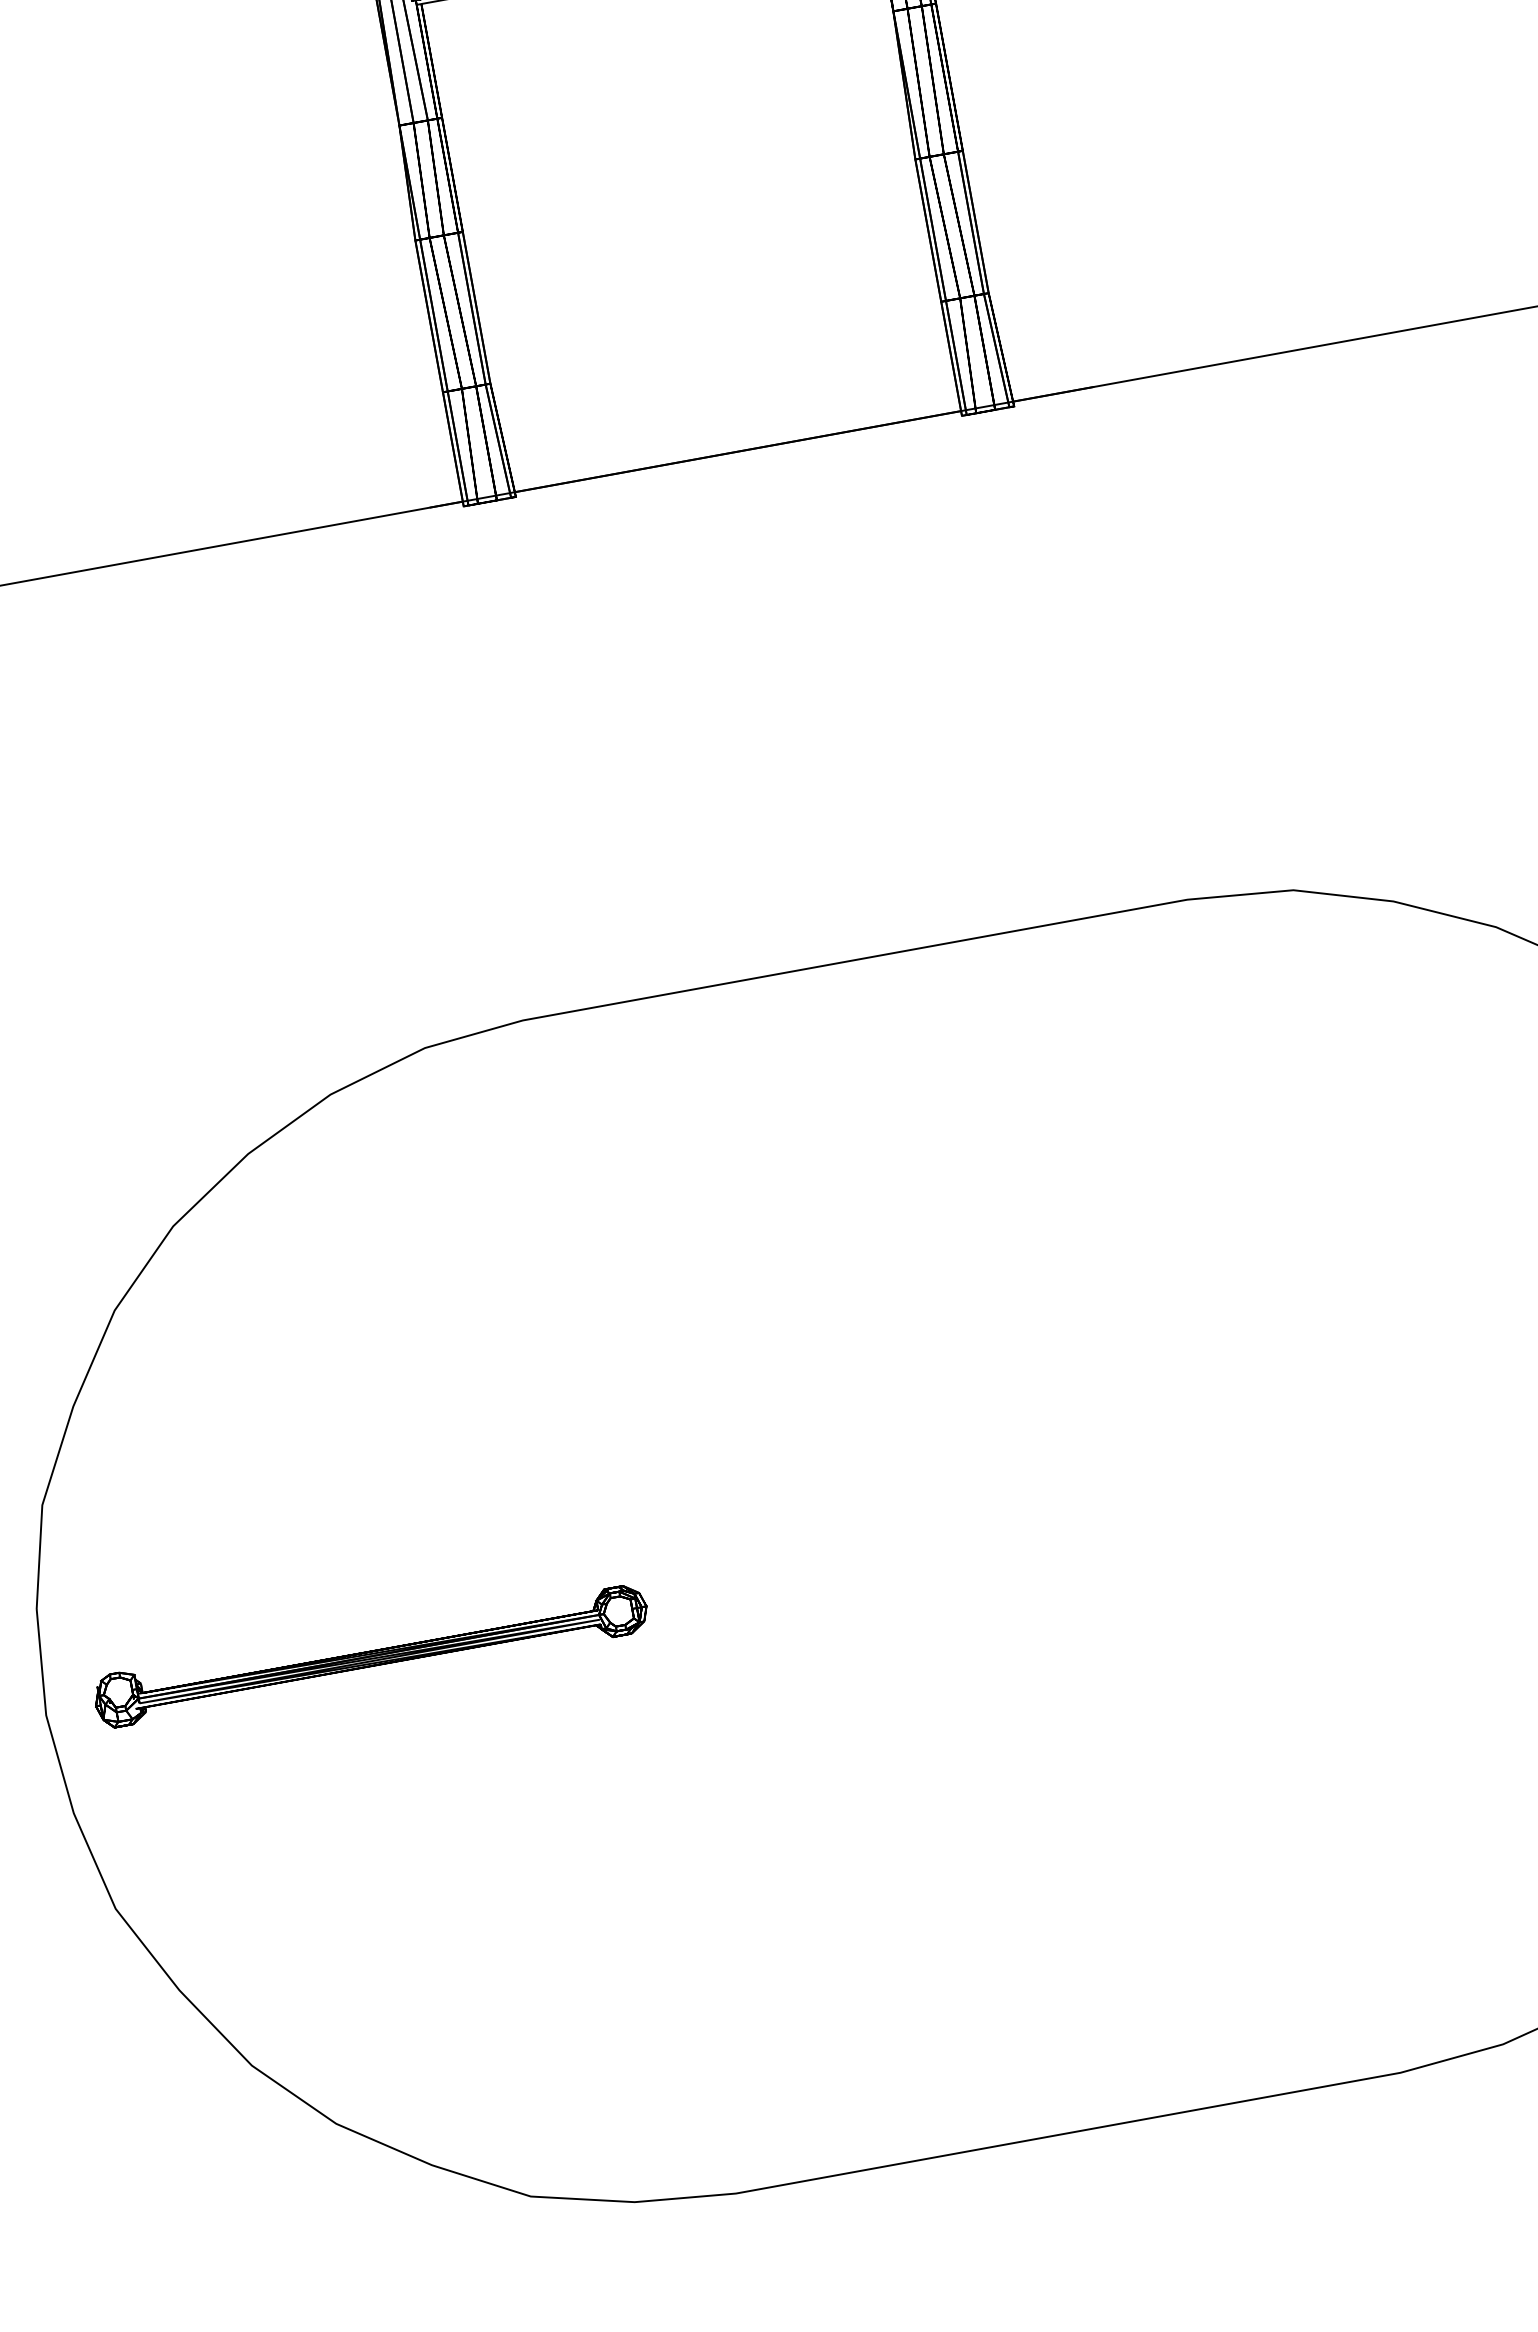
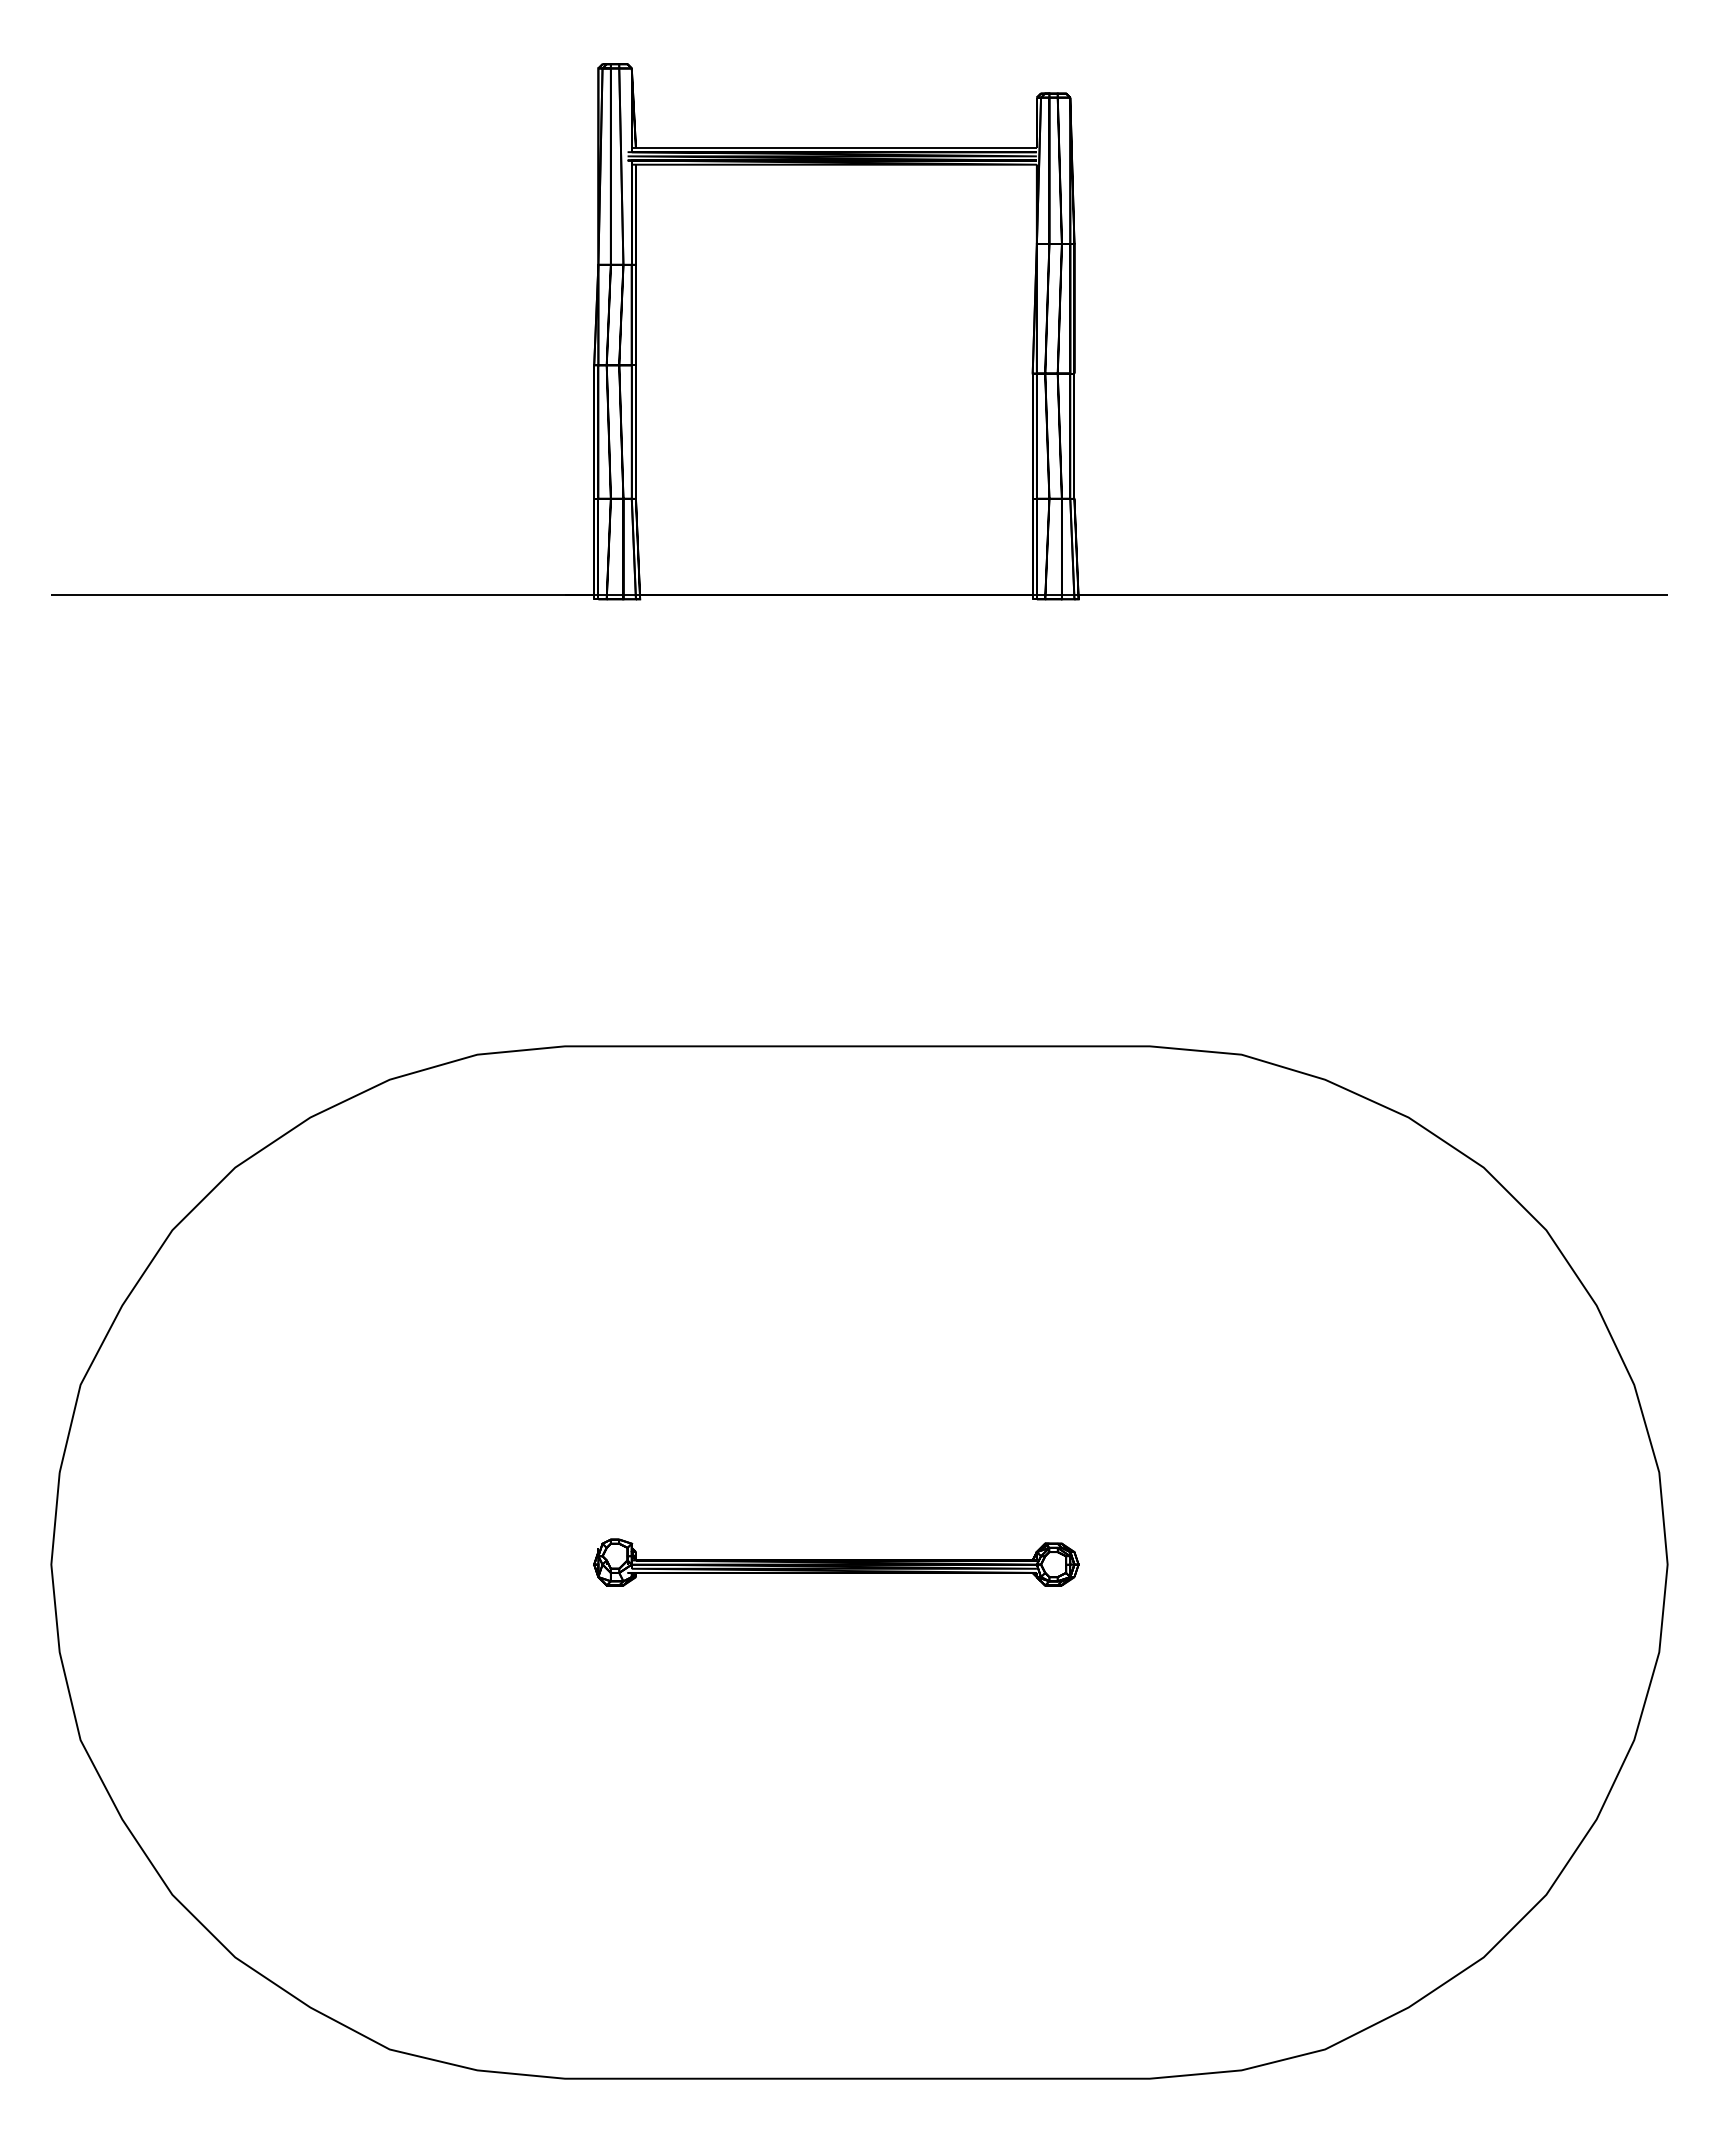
part: (370, 1653) -> (836, 1562), moved

